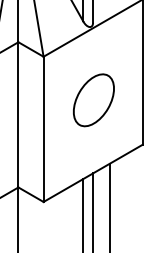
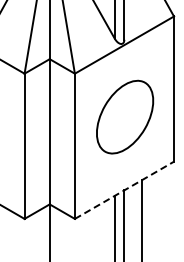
part: (94, 100) -> (125, 117), size x1.4
line: (93, 173) -> (124, 190), solid -> dashed

